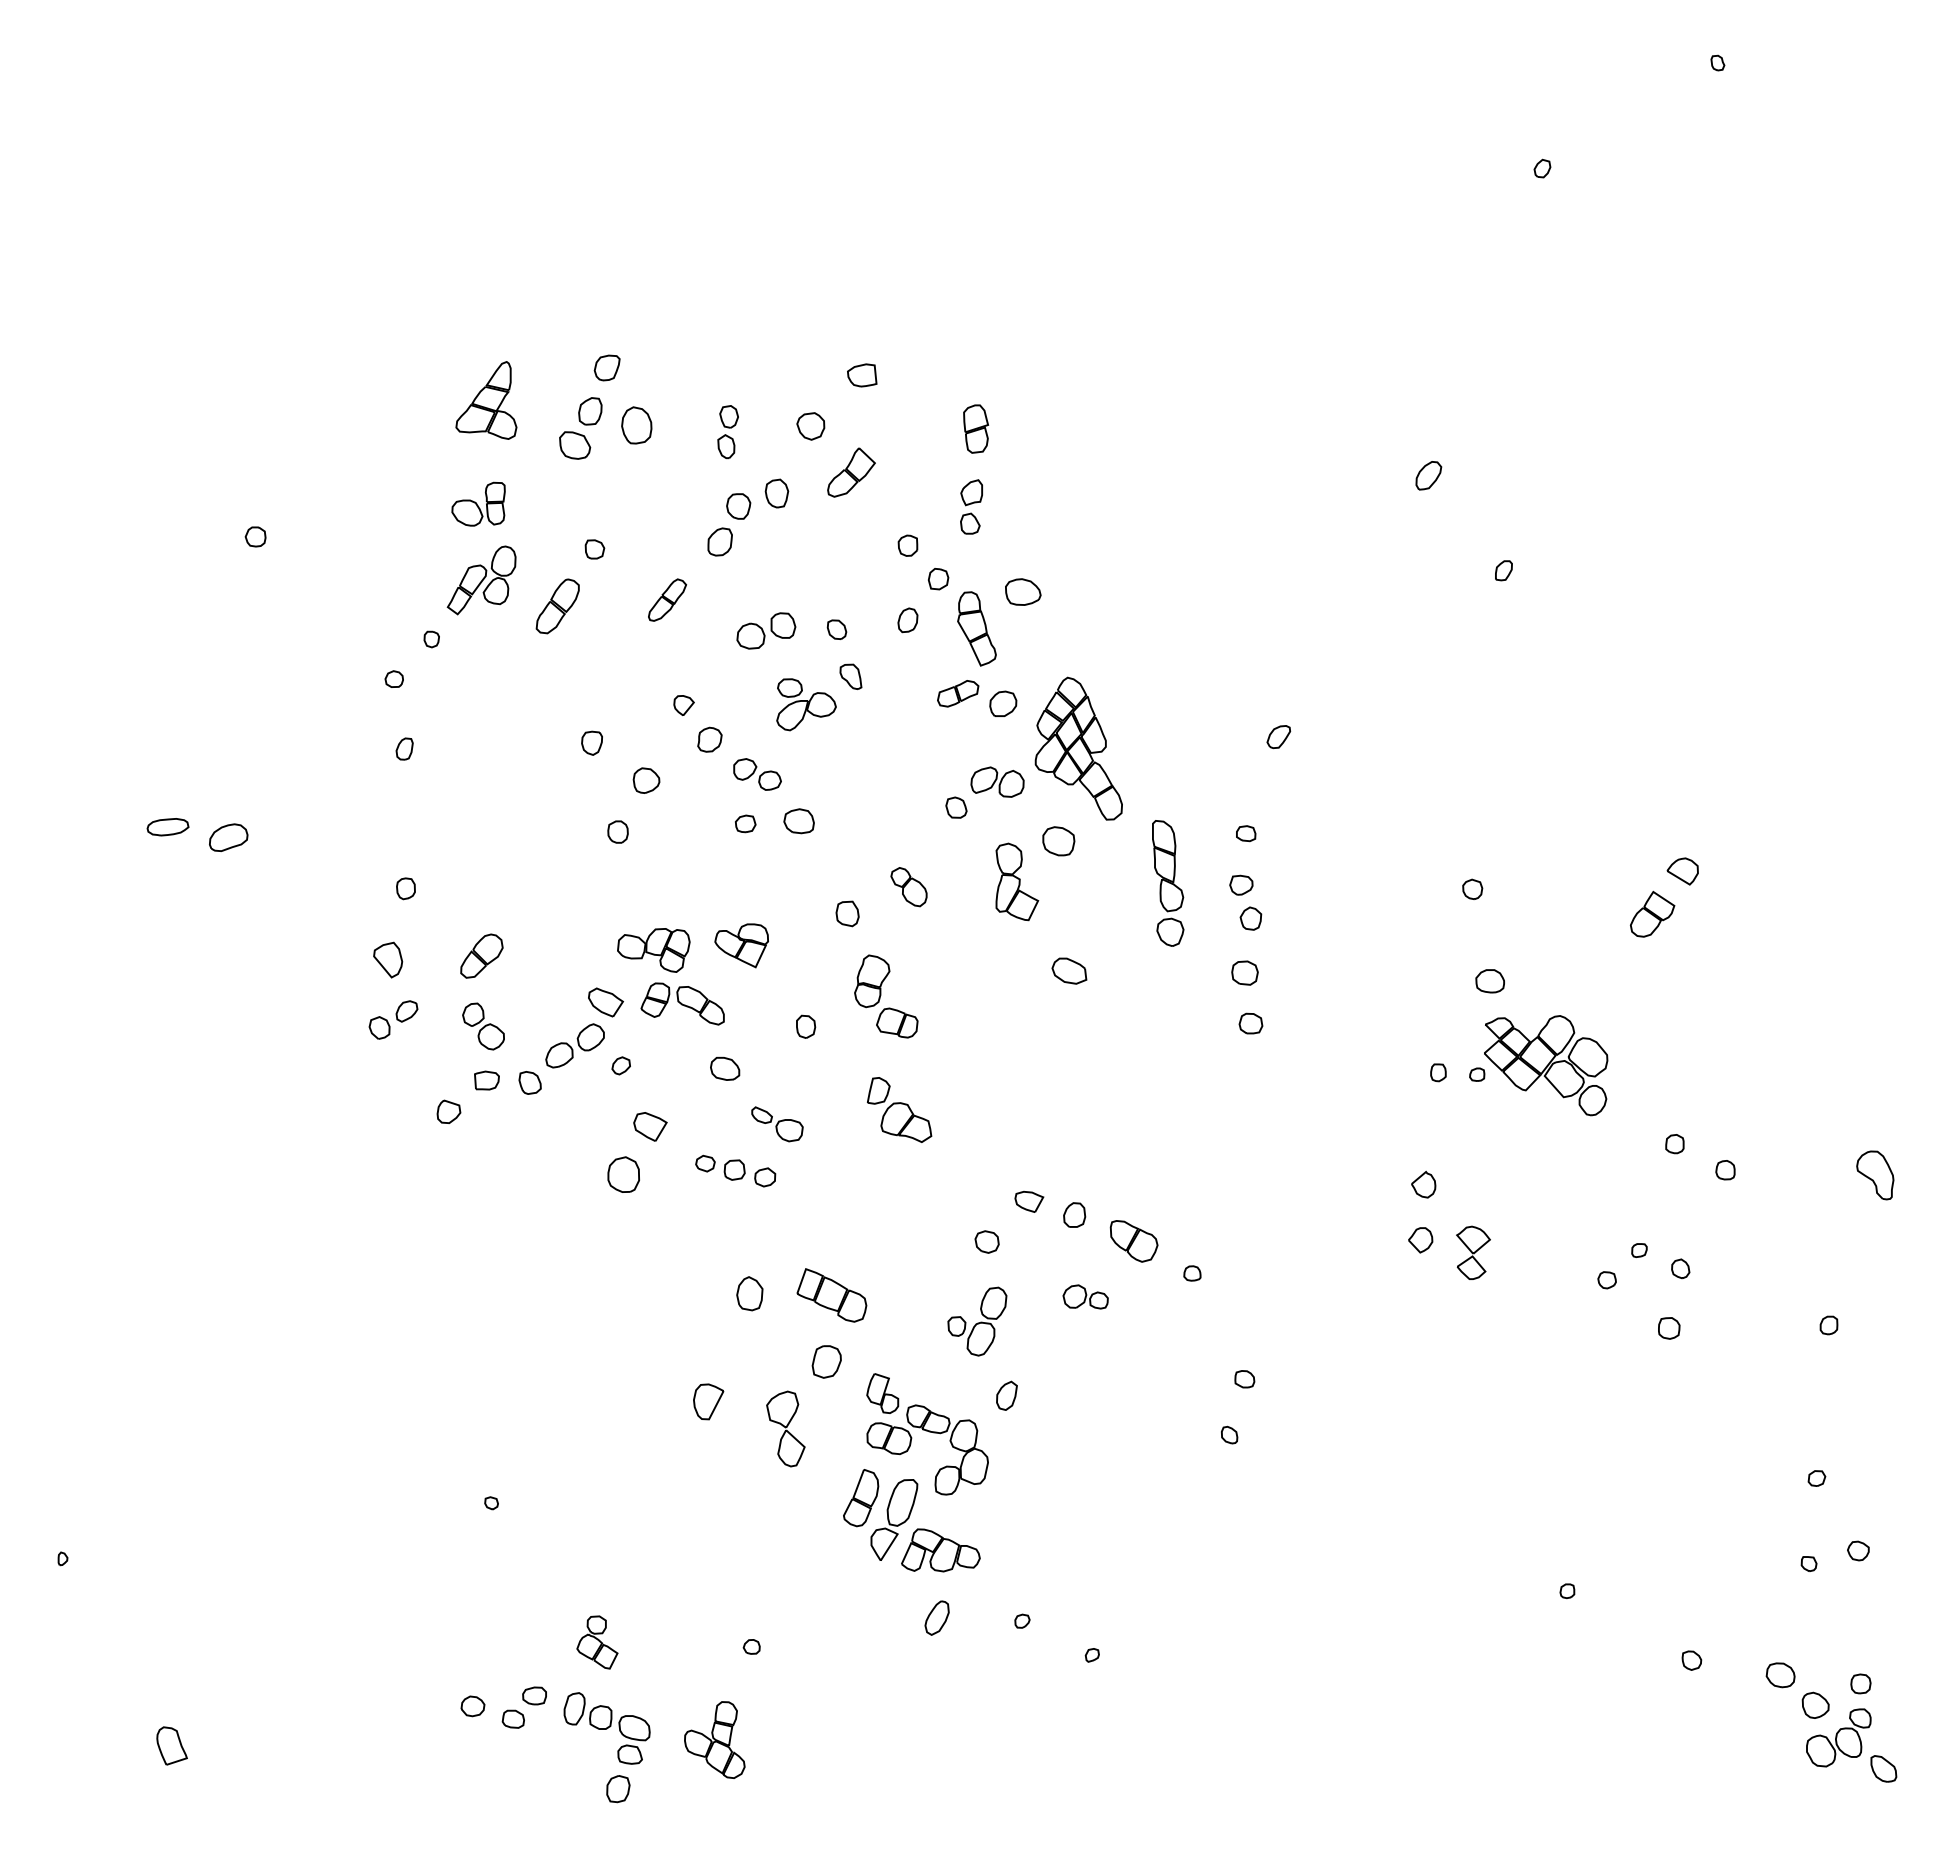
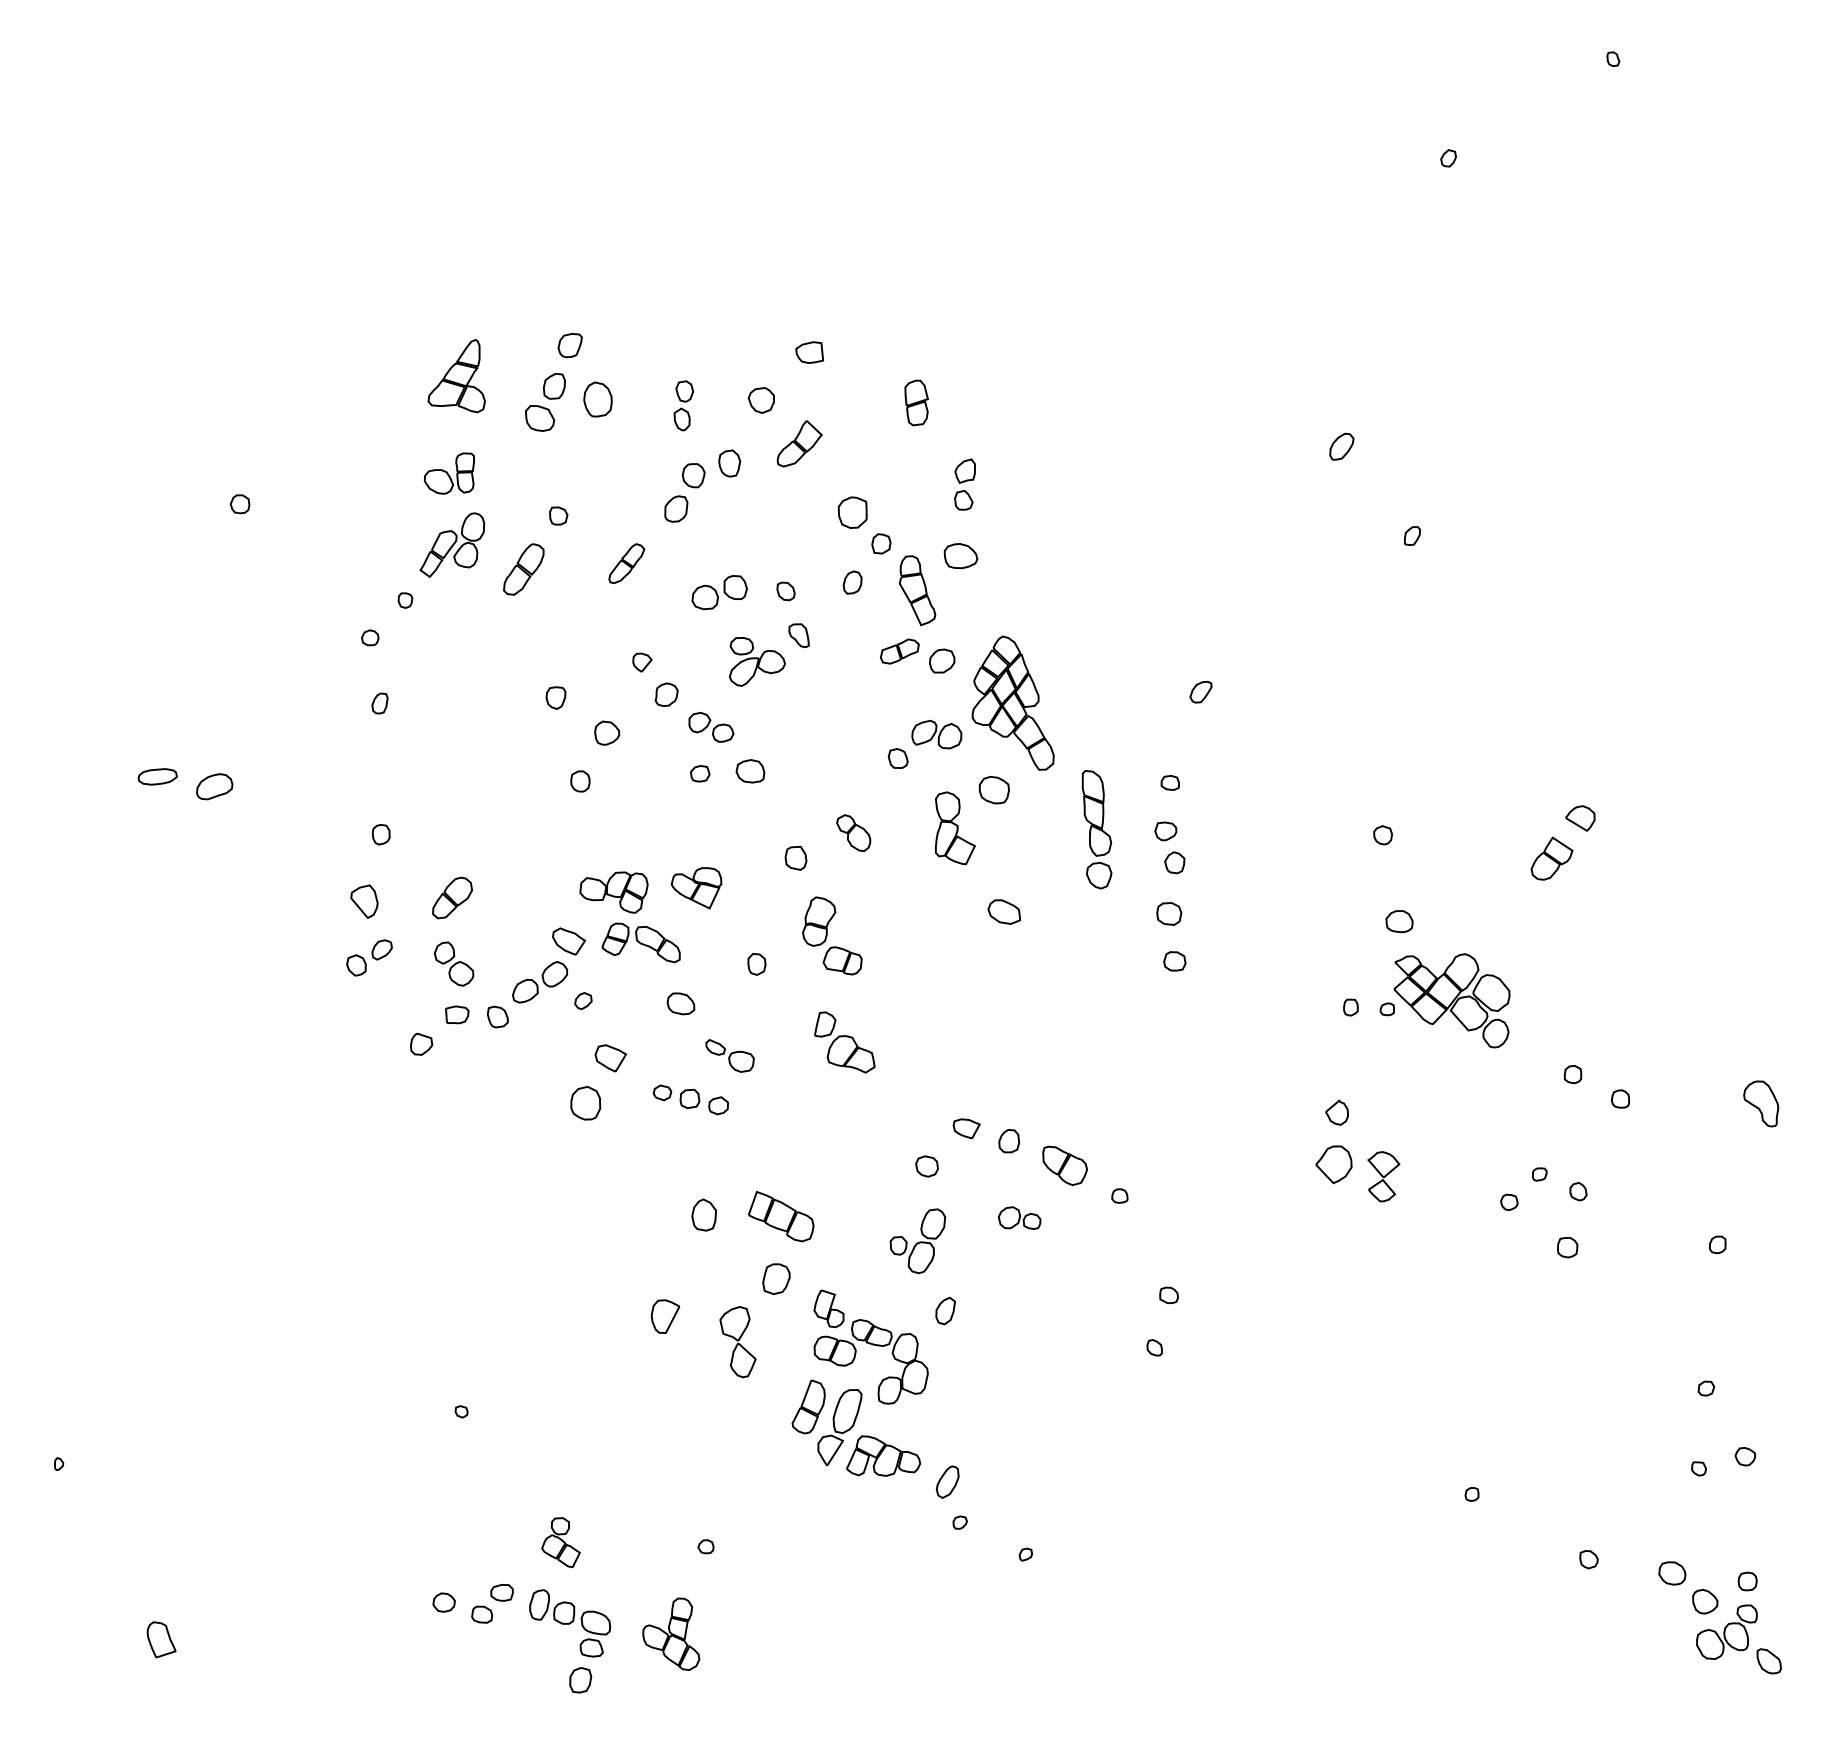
part: (971, 506) -> (964, 484), moved
part: (907, 545) -> (852, 512), size x1.6
part: (1420, 1240) -> (1334, 1165), size x1.6
part: (936, 1617) -> (947, 1481), moved

